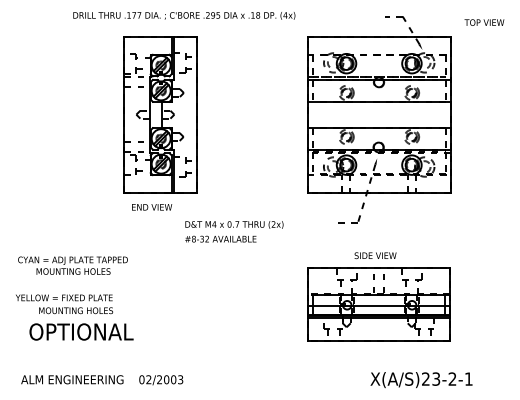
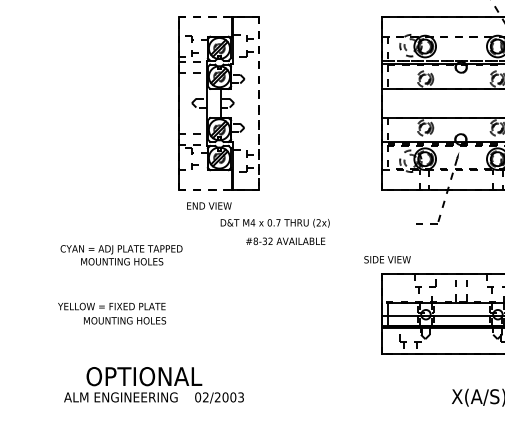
line: (148, 36) -> (205, 16), solid -> dashed
line: (197, 114) -> (259, 102), solid -> dashed
line: (148, 193) -> (205, 190), solid -> dashed
text: (234, 224) -> (275, 222), moved
text: (375, 255) -> (387, 259), moved
text: (72, 265) -> (121, 255), moved
text: (81, 331) -> (144, 376), moved

